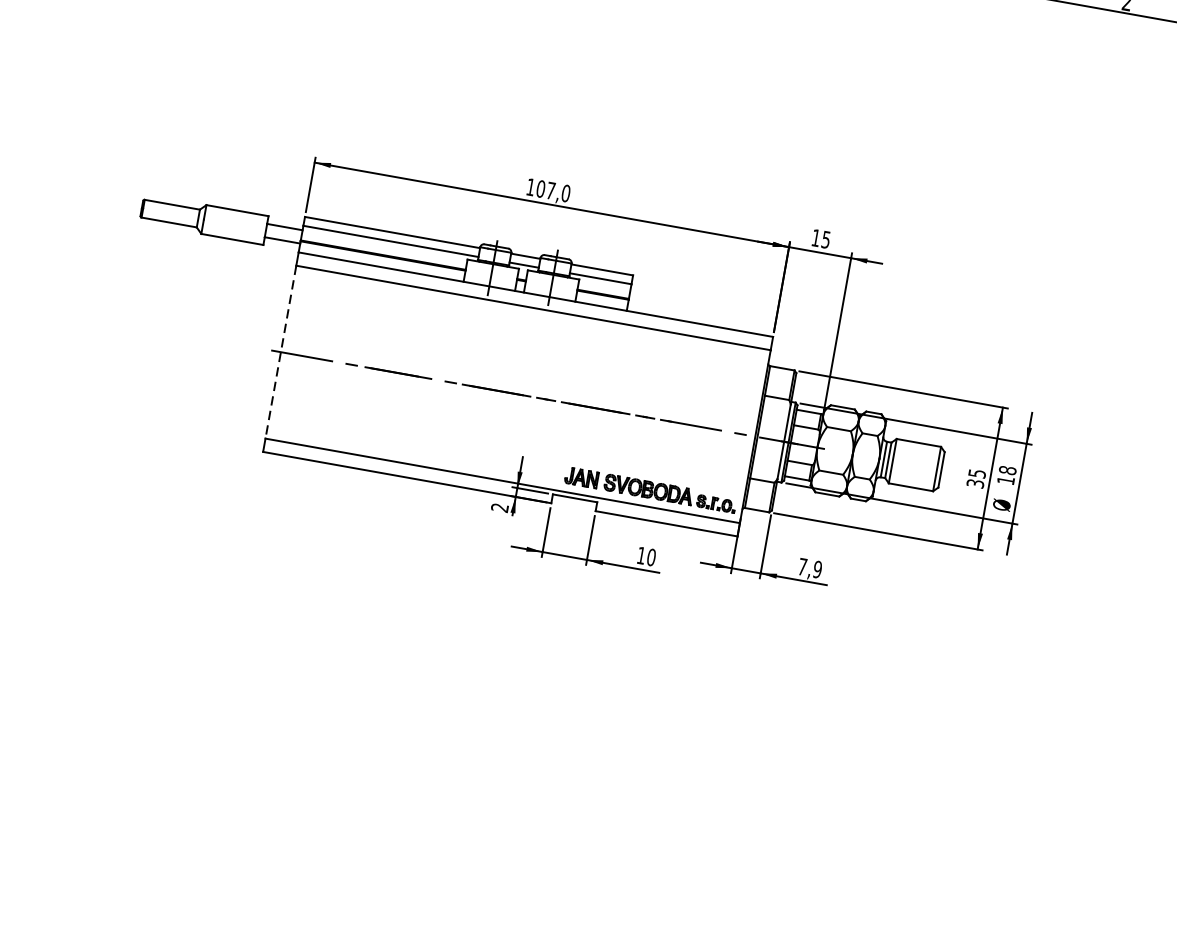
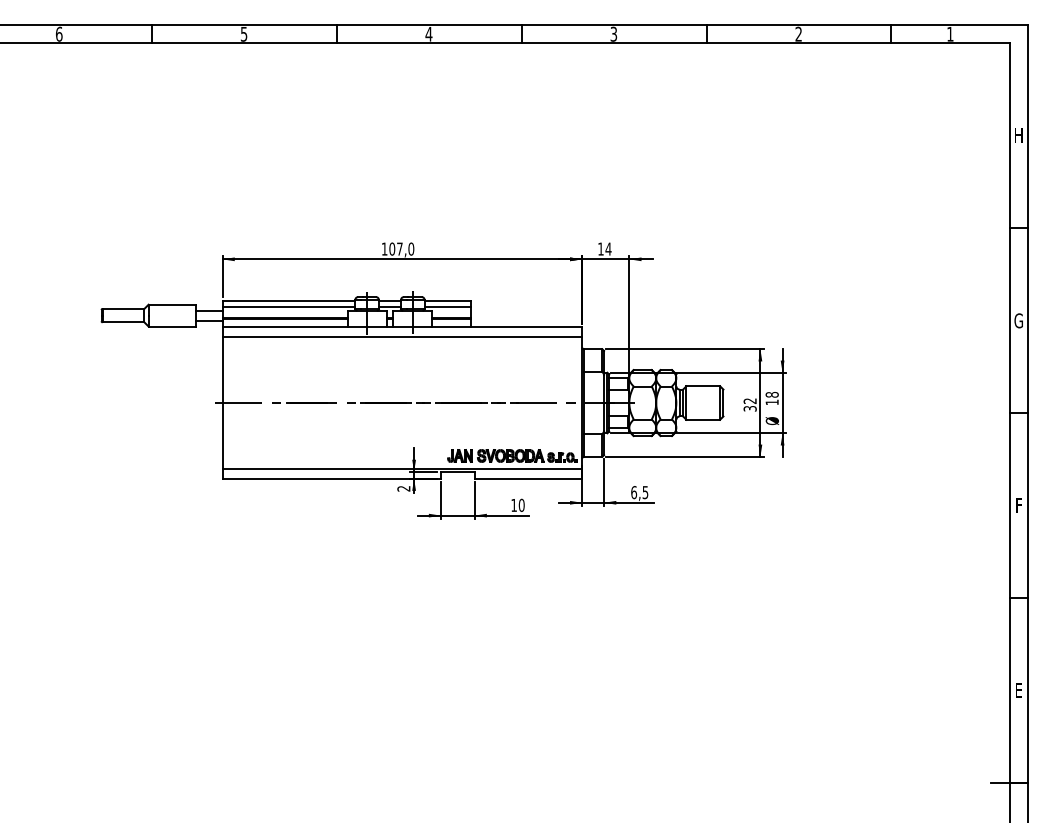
text: (826, 239) -> (608, 248), 15 -> 14
line: (280, 352) -> (222, 403), dashed -> solid
text: (976, 472) -> (749, 400), 35 -> 32
text: (809, 568) -> (639, 492), 7,9 -> 6,5

